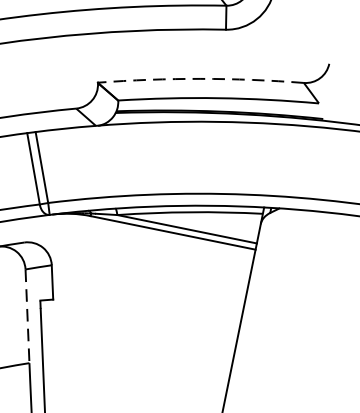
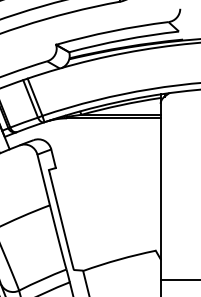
arc: (200, 79) -> (111, 31), dashed -> solid
line: (26, 317) -> (43, 180), dashed -> solid

